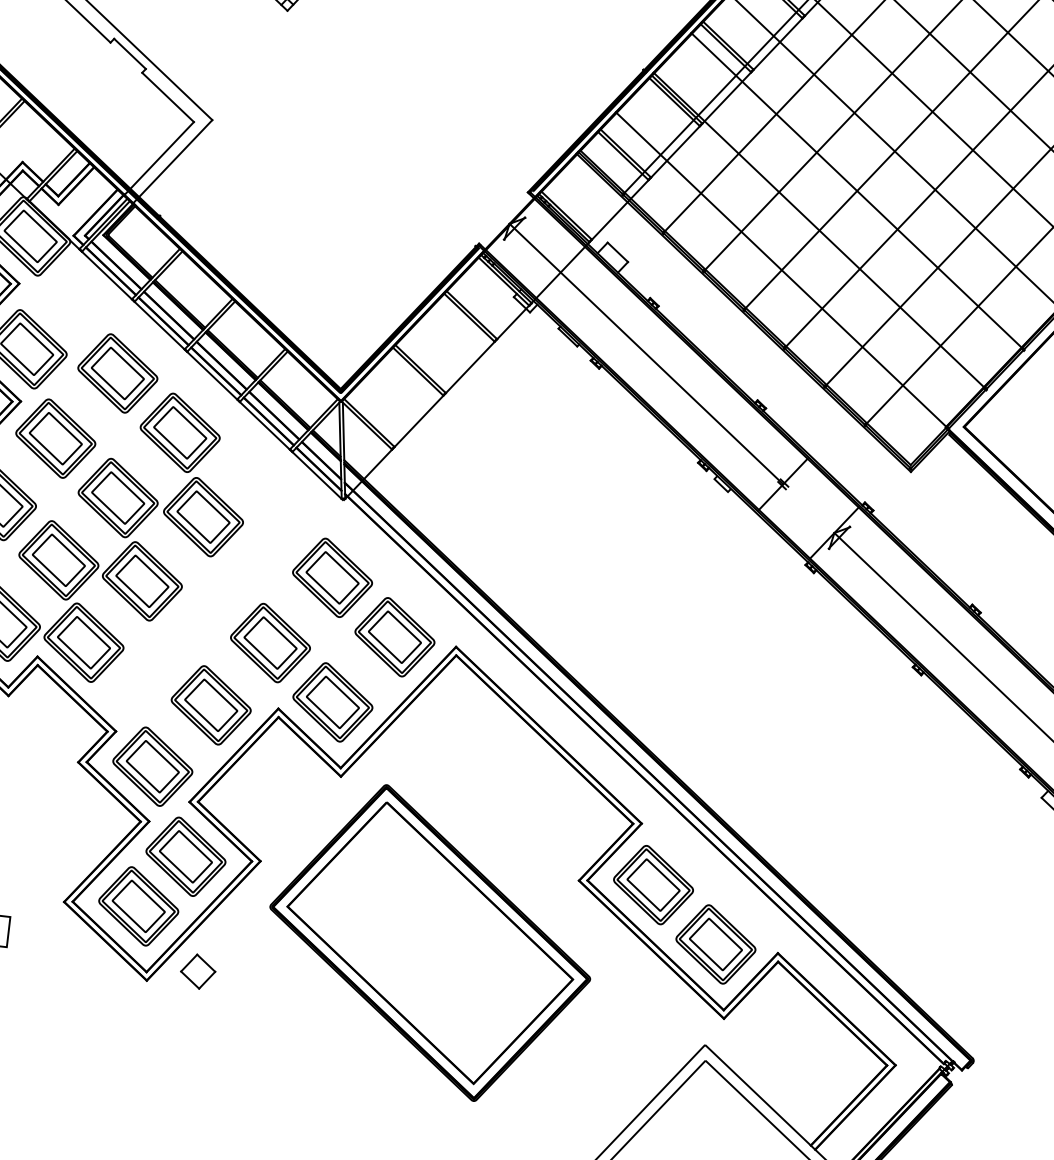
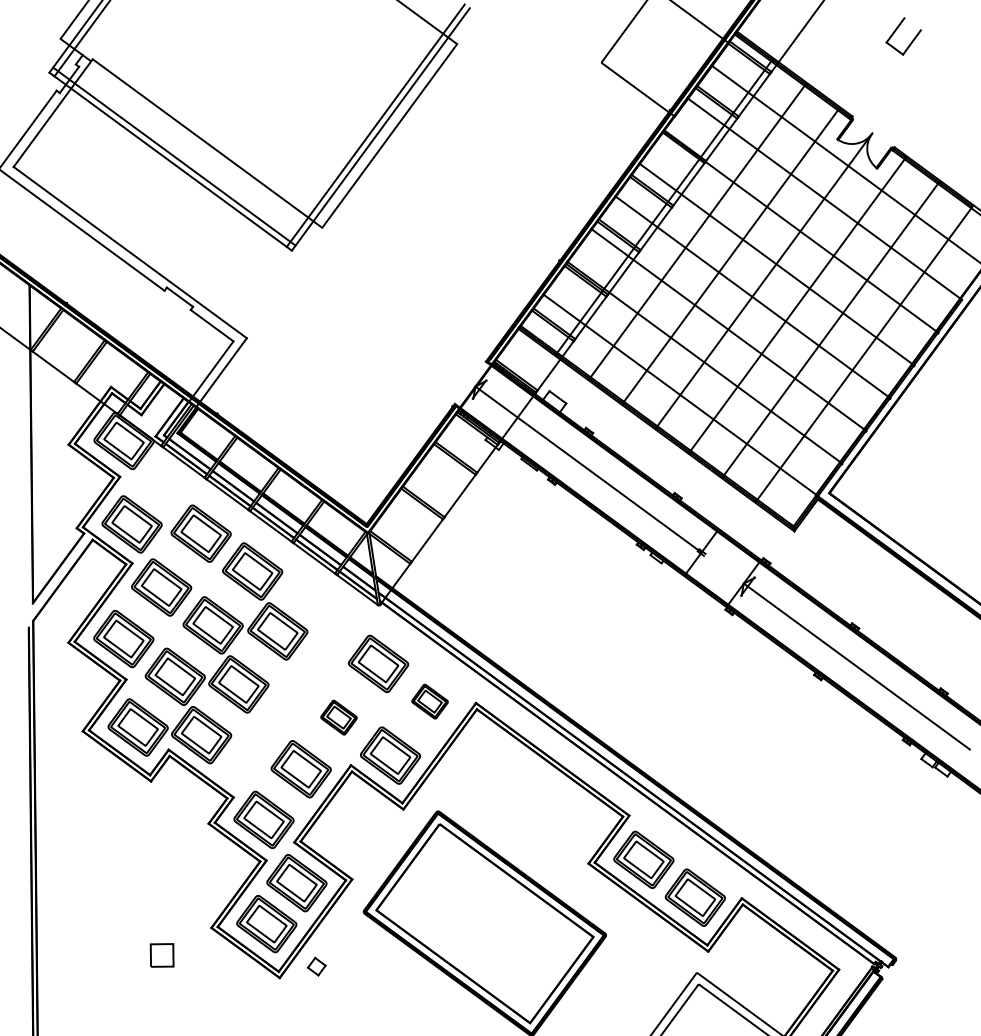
part: (394, 636) -> (429, 701), size x0.6
part: (269, 642) -> (338, 717), size x0.6
part: (197, 971) -> (316, 966), size x0.7

